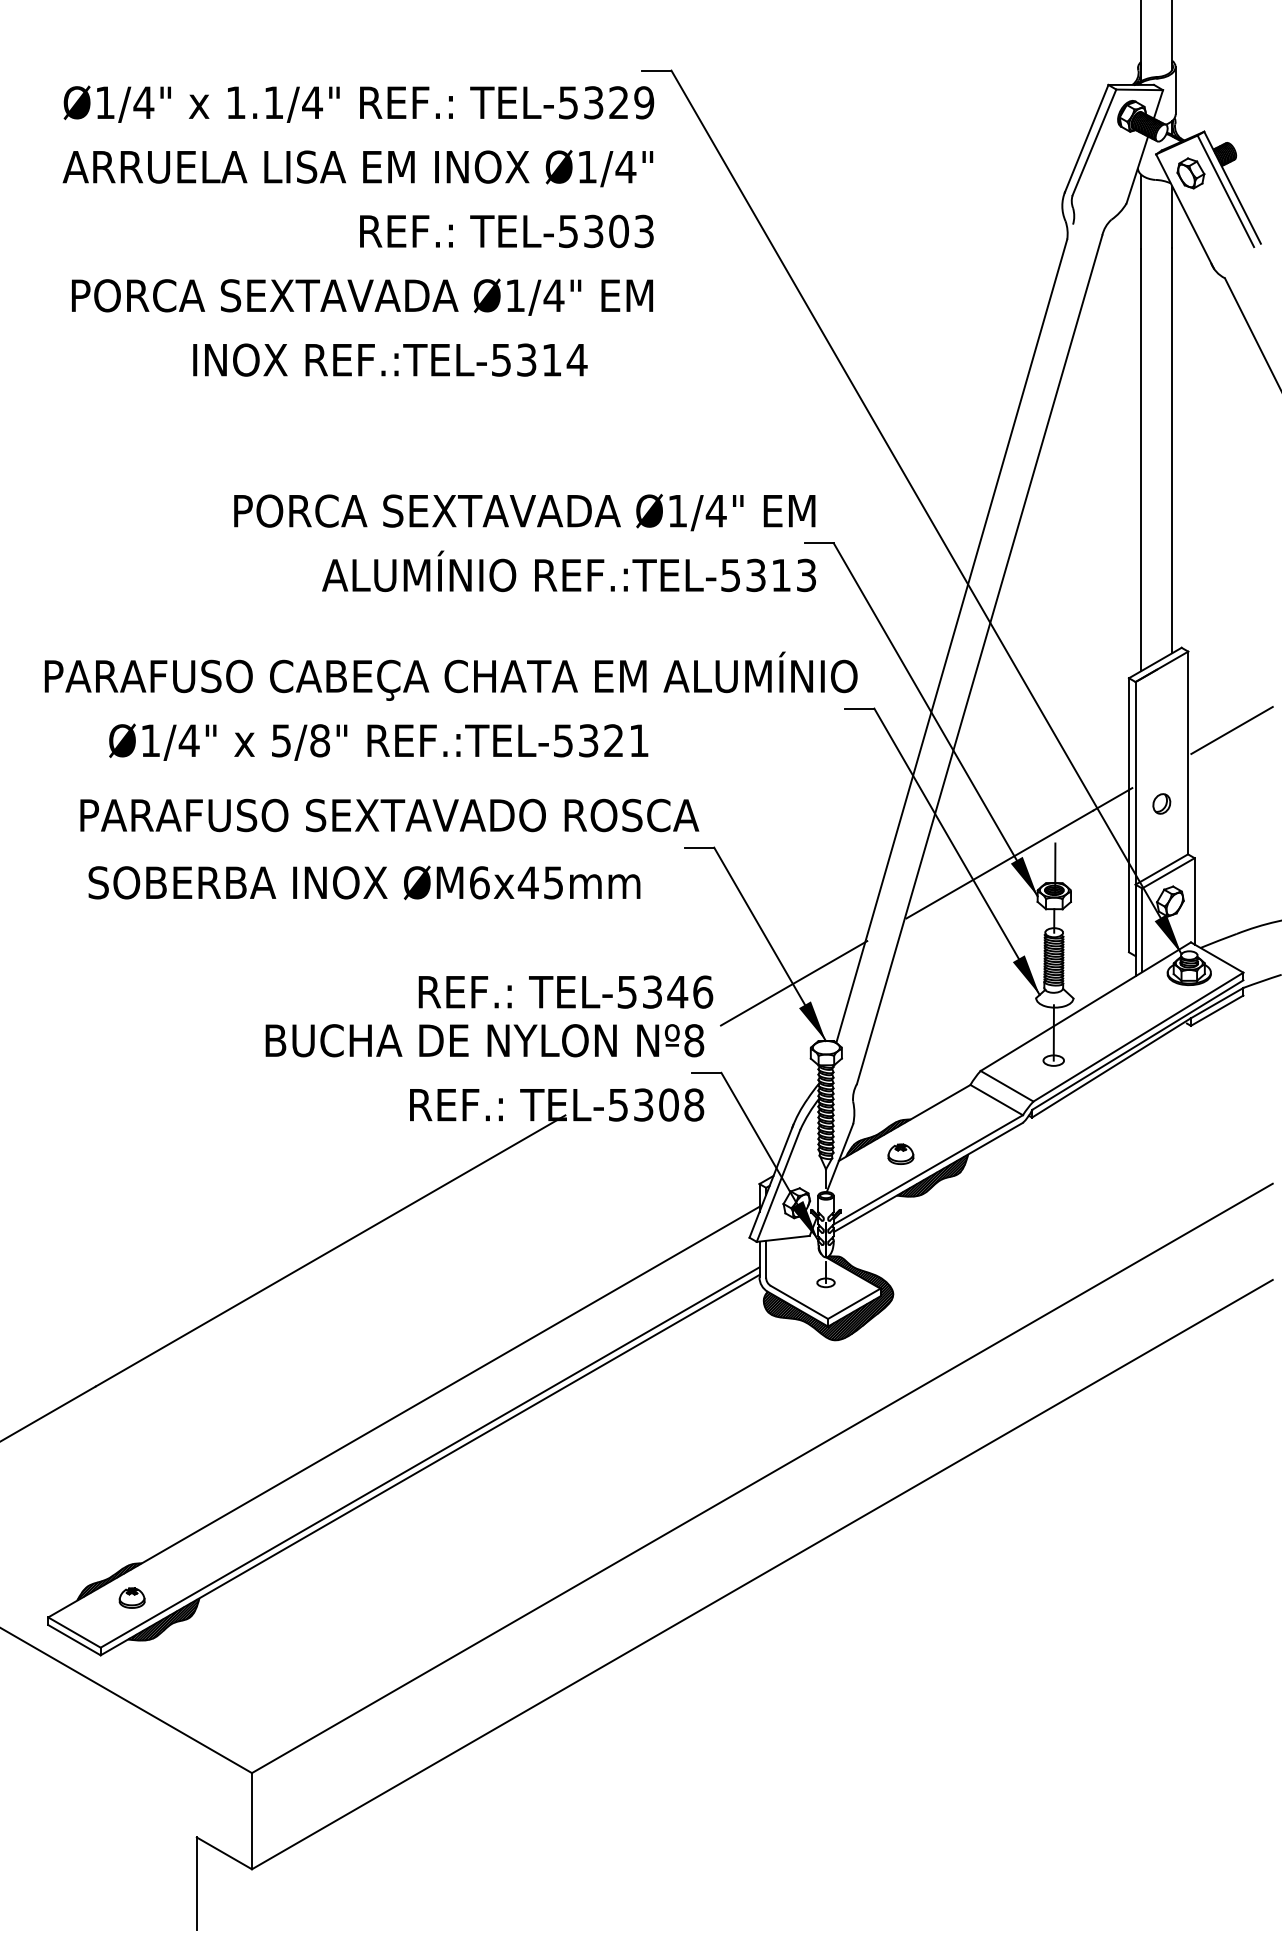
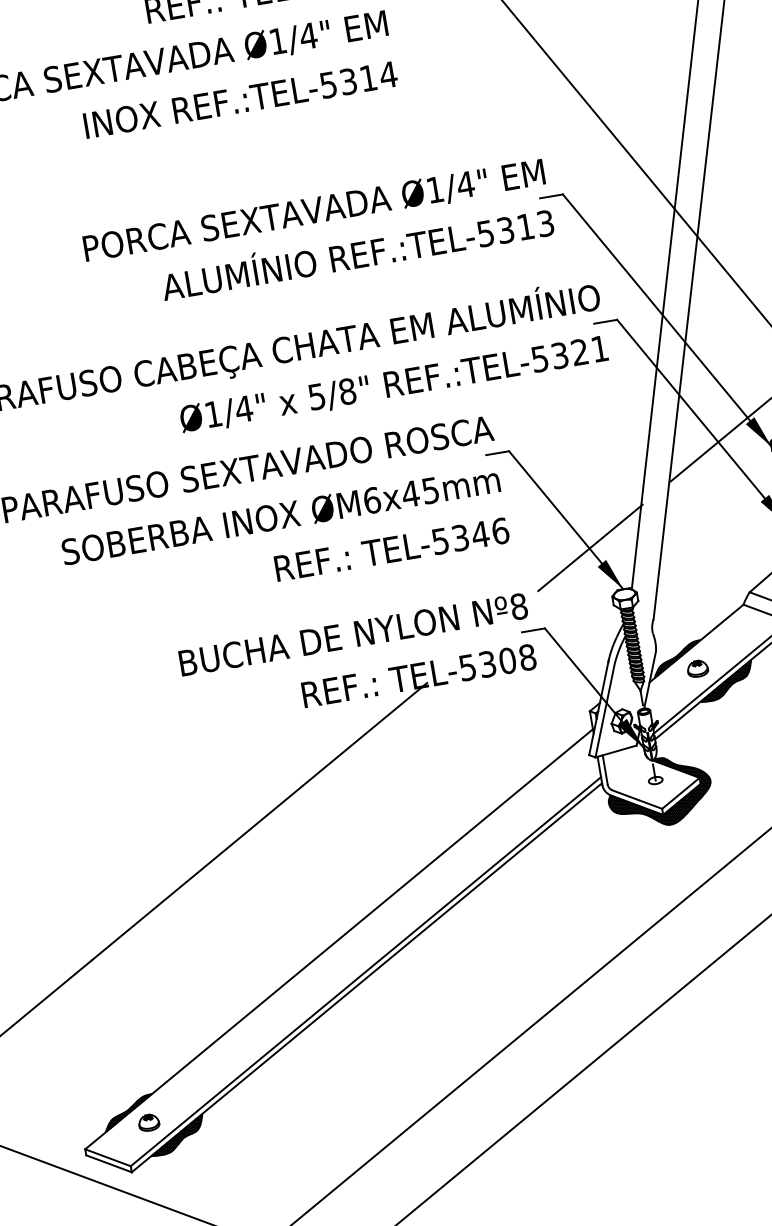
text: (390, 359) -> (240, 99), moved
text: (378, 741) -> (393, 384), moved
text: (364, 882) -> (280, 515), moved
text: (565, 991) -> (391, 549), moved

